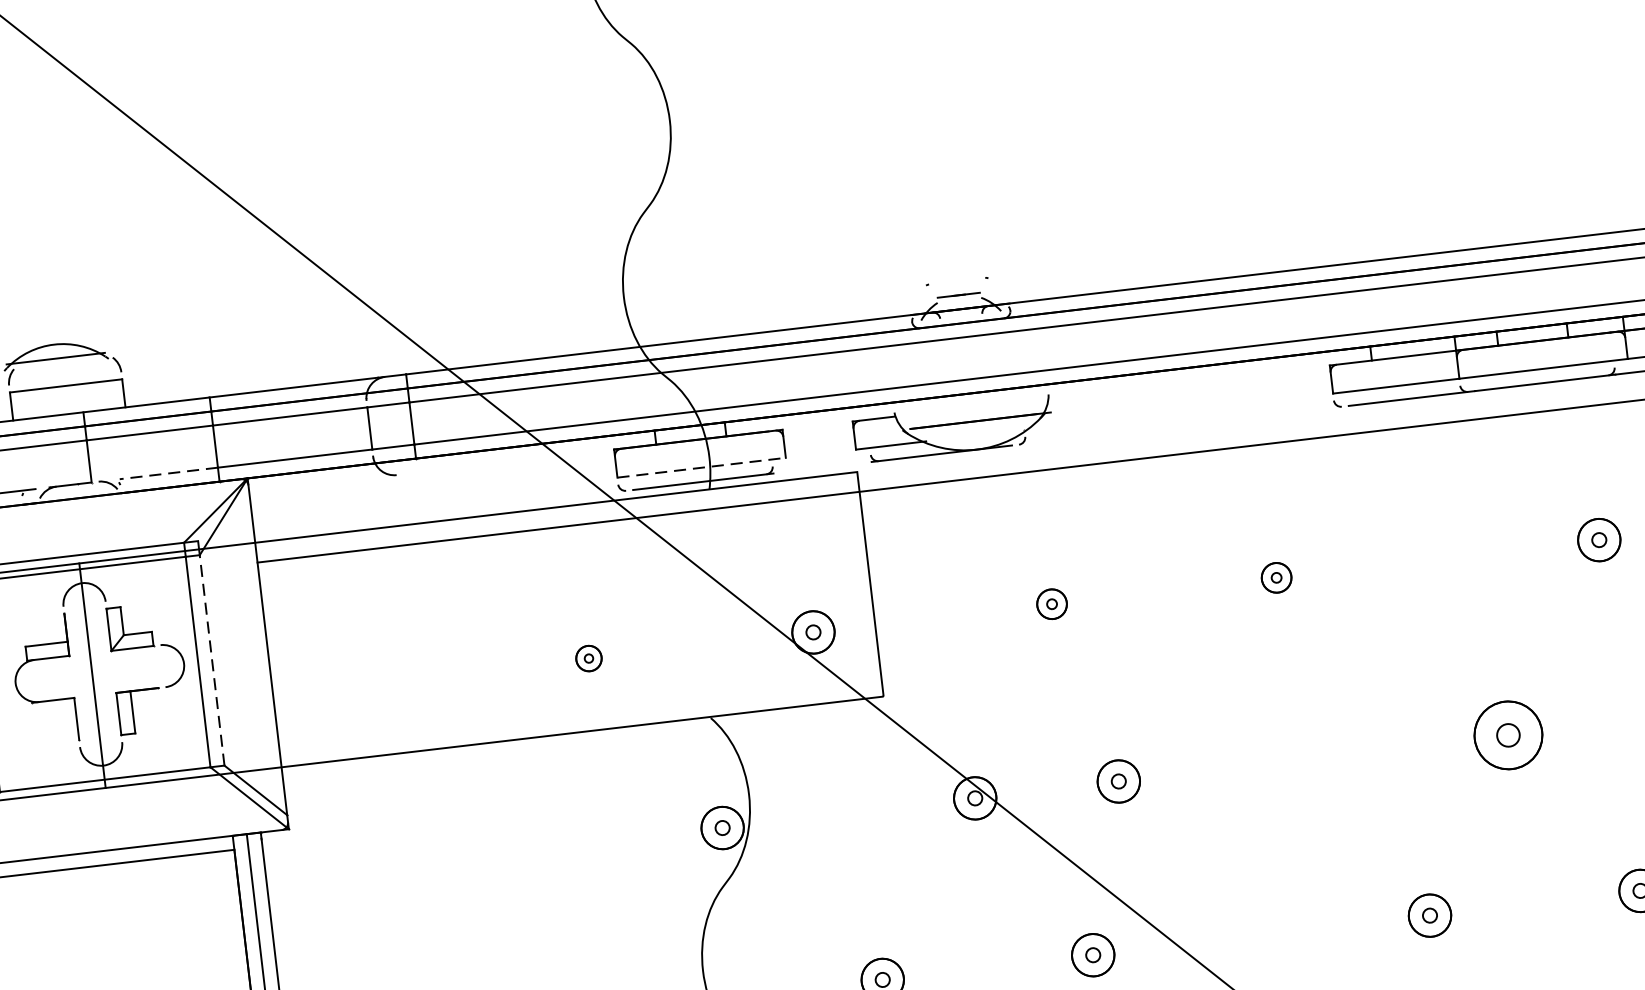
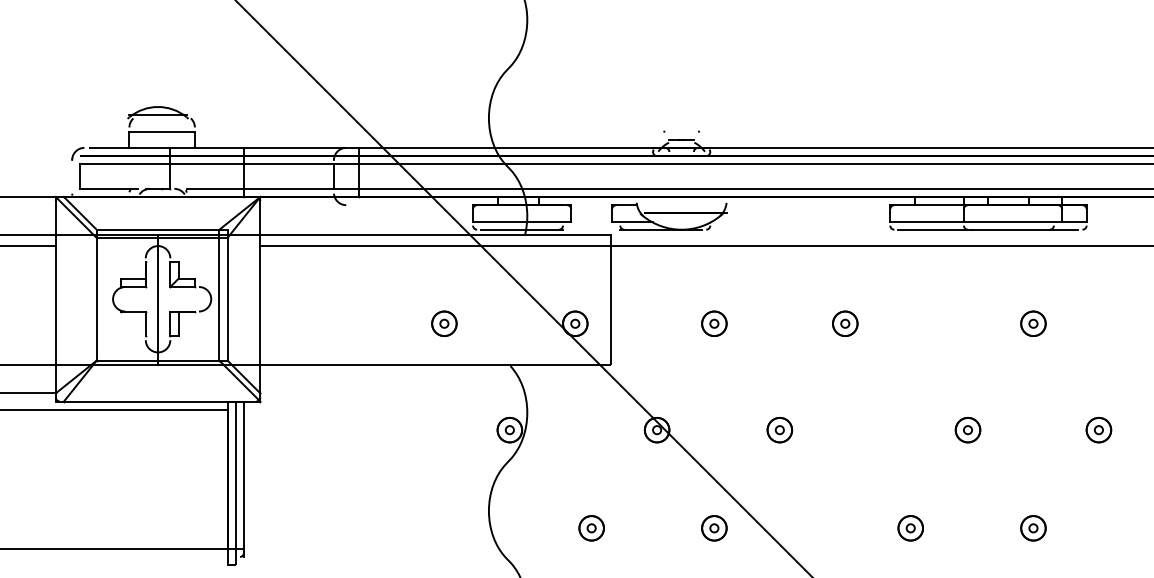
line: (702, 467) -> (522, 221), dashed -> solid
line: (169, 472) -> (215, 188), dashed -> solid
part: (1276, 577) -> (845, 323), size x1.43
part: (1052, 603) -> (714, 323), size x1.43
part: (589, 658) -> (444, 323), size x1.67
line: (211, 659) -> (227, 298), dashed -> solid
part: (1507, 736) -> (967, 430), size x0.62
part: (1118, 782) -> (779, 430), moved

